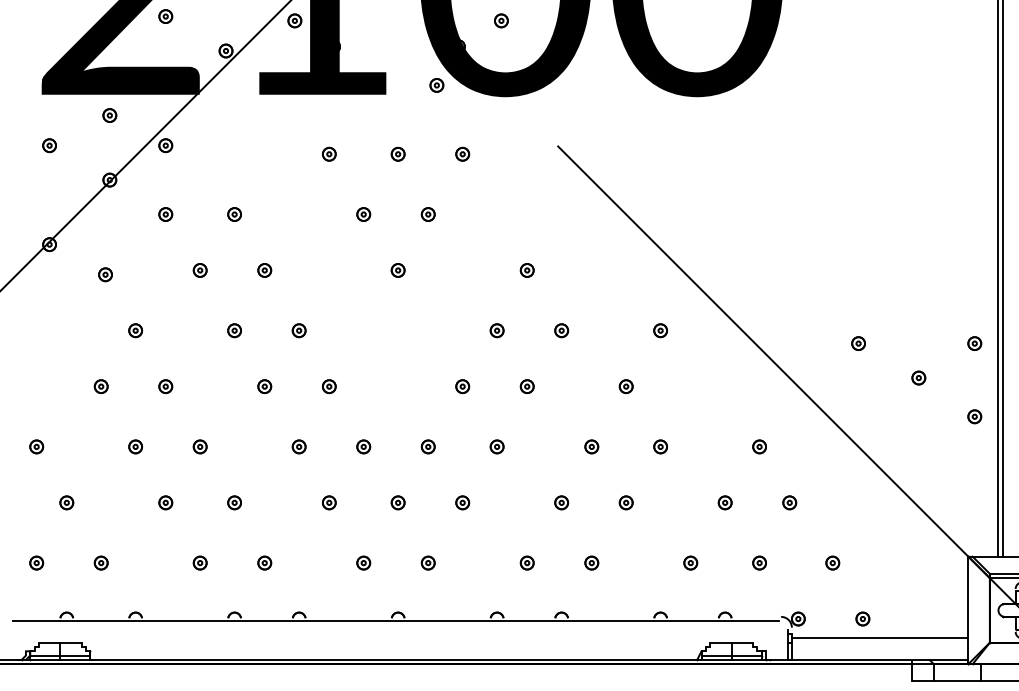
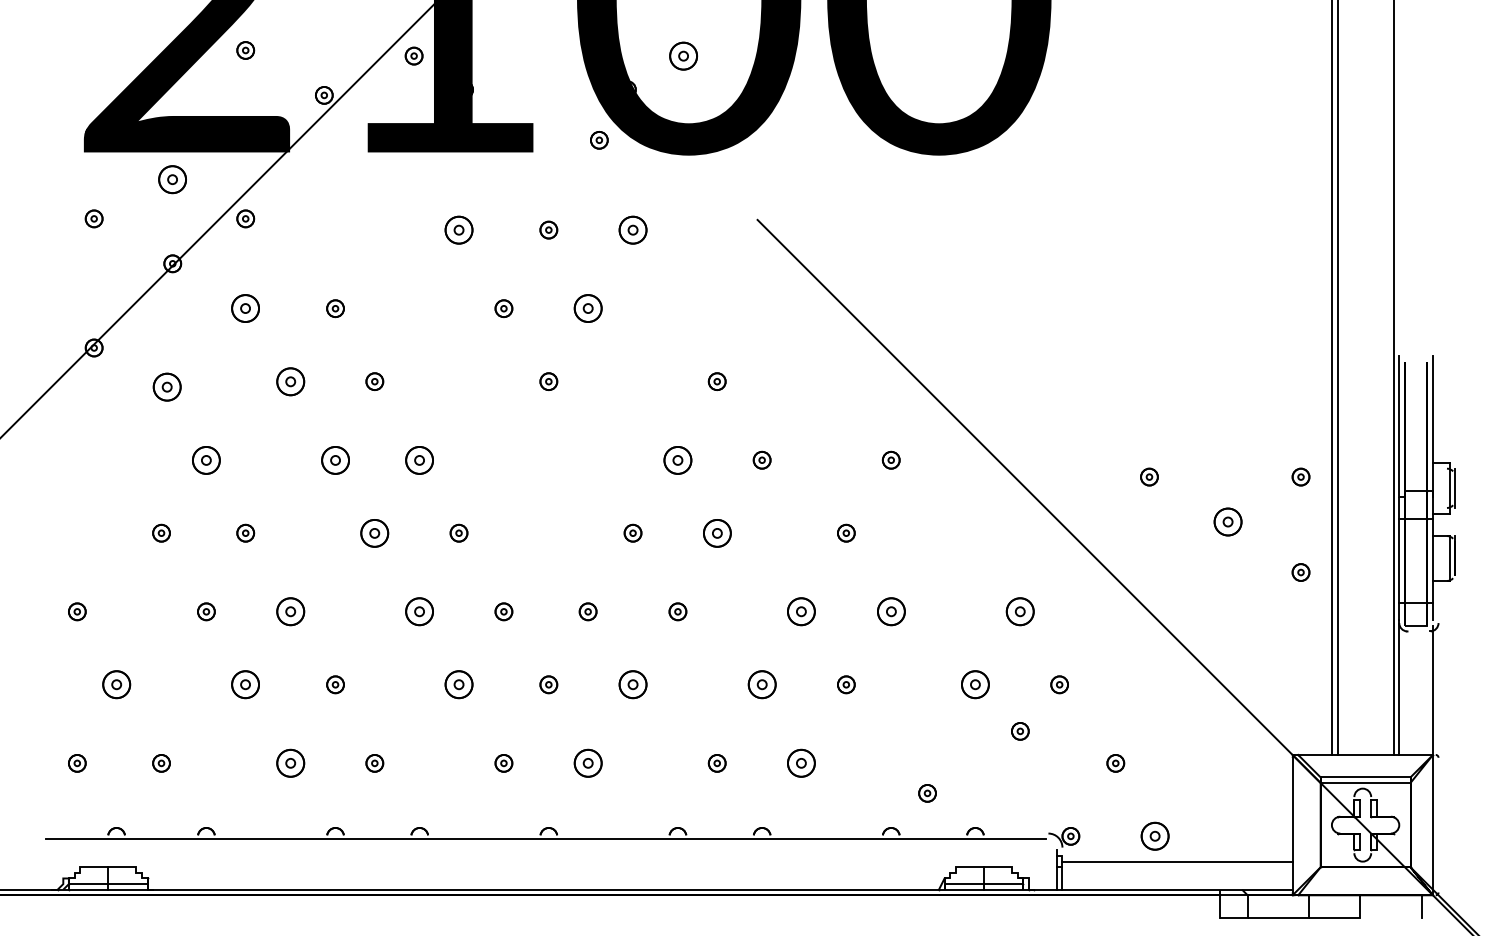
part: (501, 20) -> (683, 55), size x1.6
part: (109, 115) -> (172, 179), size x1.6
part: (328, 153) -> (458, 229), size x1.6
part: (462, 153) -> (632, 229), size x1.6
part: (165, 214) -> (245, 308), size x1.6
part: (427, 214) -> (587, 308), size x1.6
part: (200, 270) -> (290, 381), size x1.6
part: (105, 274) -> (166, 387), size x1.6
part: (135, 330) -> (206, 459), size x1.6
part: (234, 330) -> (335, 459), size x1.6
part: (299, 330) -> (419, 459), size x1.6
part: (496, 330) -> (677, 459), size x1.6
part: (918, 377) -> (1227, 521), size x1.6
part: (264, 386) -> (374, 532), size x1.6
part: (526, 386) -> (716, 532), size x1.6
part: (200, 446) -> (290, 611), size x1.6
part: (299, 446) -> (419, 611), size x1.6
part: (591, 446) -> (801, 611), size x1.6
part: (660, 446) -> (890, 611), size x1.6
part: (759, 446) -> (1020, 611), size x1.6
part: (66, 502) -> (116, 684), size x1.6
part: (165, 502) -> (245, 684), size x1.6
part: (328, 502) -> (458, 684), size x1.6
part: (462, 502) -> (632, 684), size x1.6
part: (561, 502) -> (761, 684), size x1.6
part: (725, 502) -> (975, 684), size x1.6
part: (200, 563) -> (290, 763), size x1.6
part: (427, 563) -> (587, 763), size x1.6
part: (591, 563) -> (801, 763), size x1.6
part: (690, 563) -> (927, 793), moved
part: (759, 563) -> (1020, 731), moved
part: (862, 619) -> (1154, 836), size x1.6

